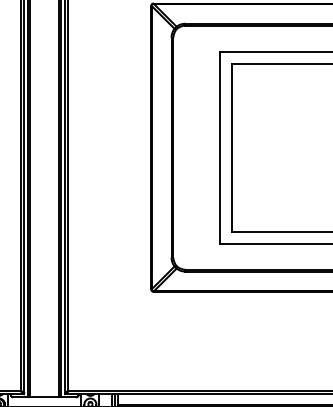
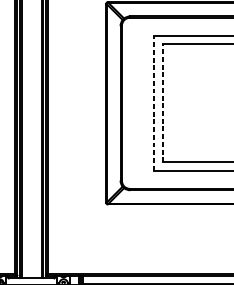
line: (219, 147) -> (154, 103), solid -> dashed
line: (231, 147) -> (162, 103), solid -> dashed

